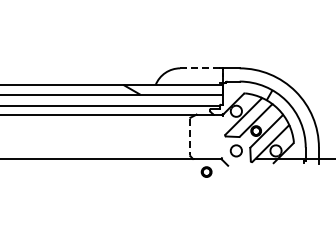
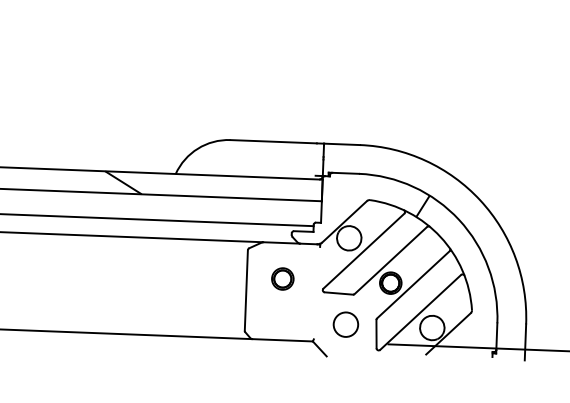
line: (200, 68) -> (274, 142), dashed -> solid
line: (190, 137) -> (247, 291), dashed -> solid
part: (206, 171) -> (282, 277), moved

